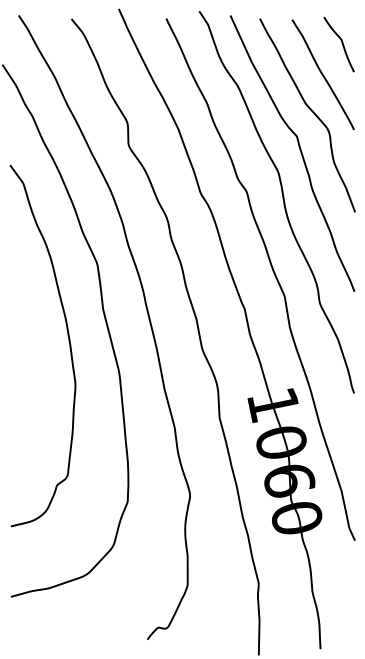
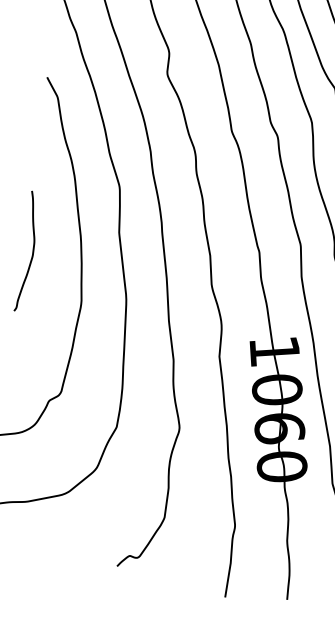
curve: (19, 340) -> (32, 252), added

